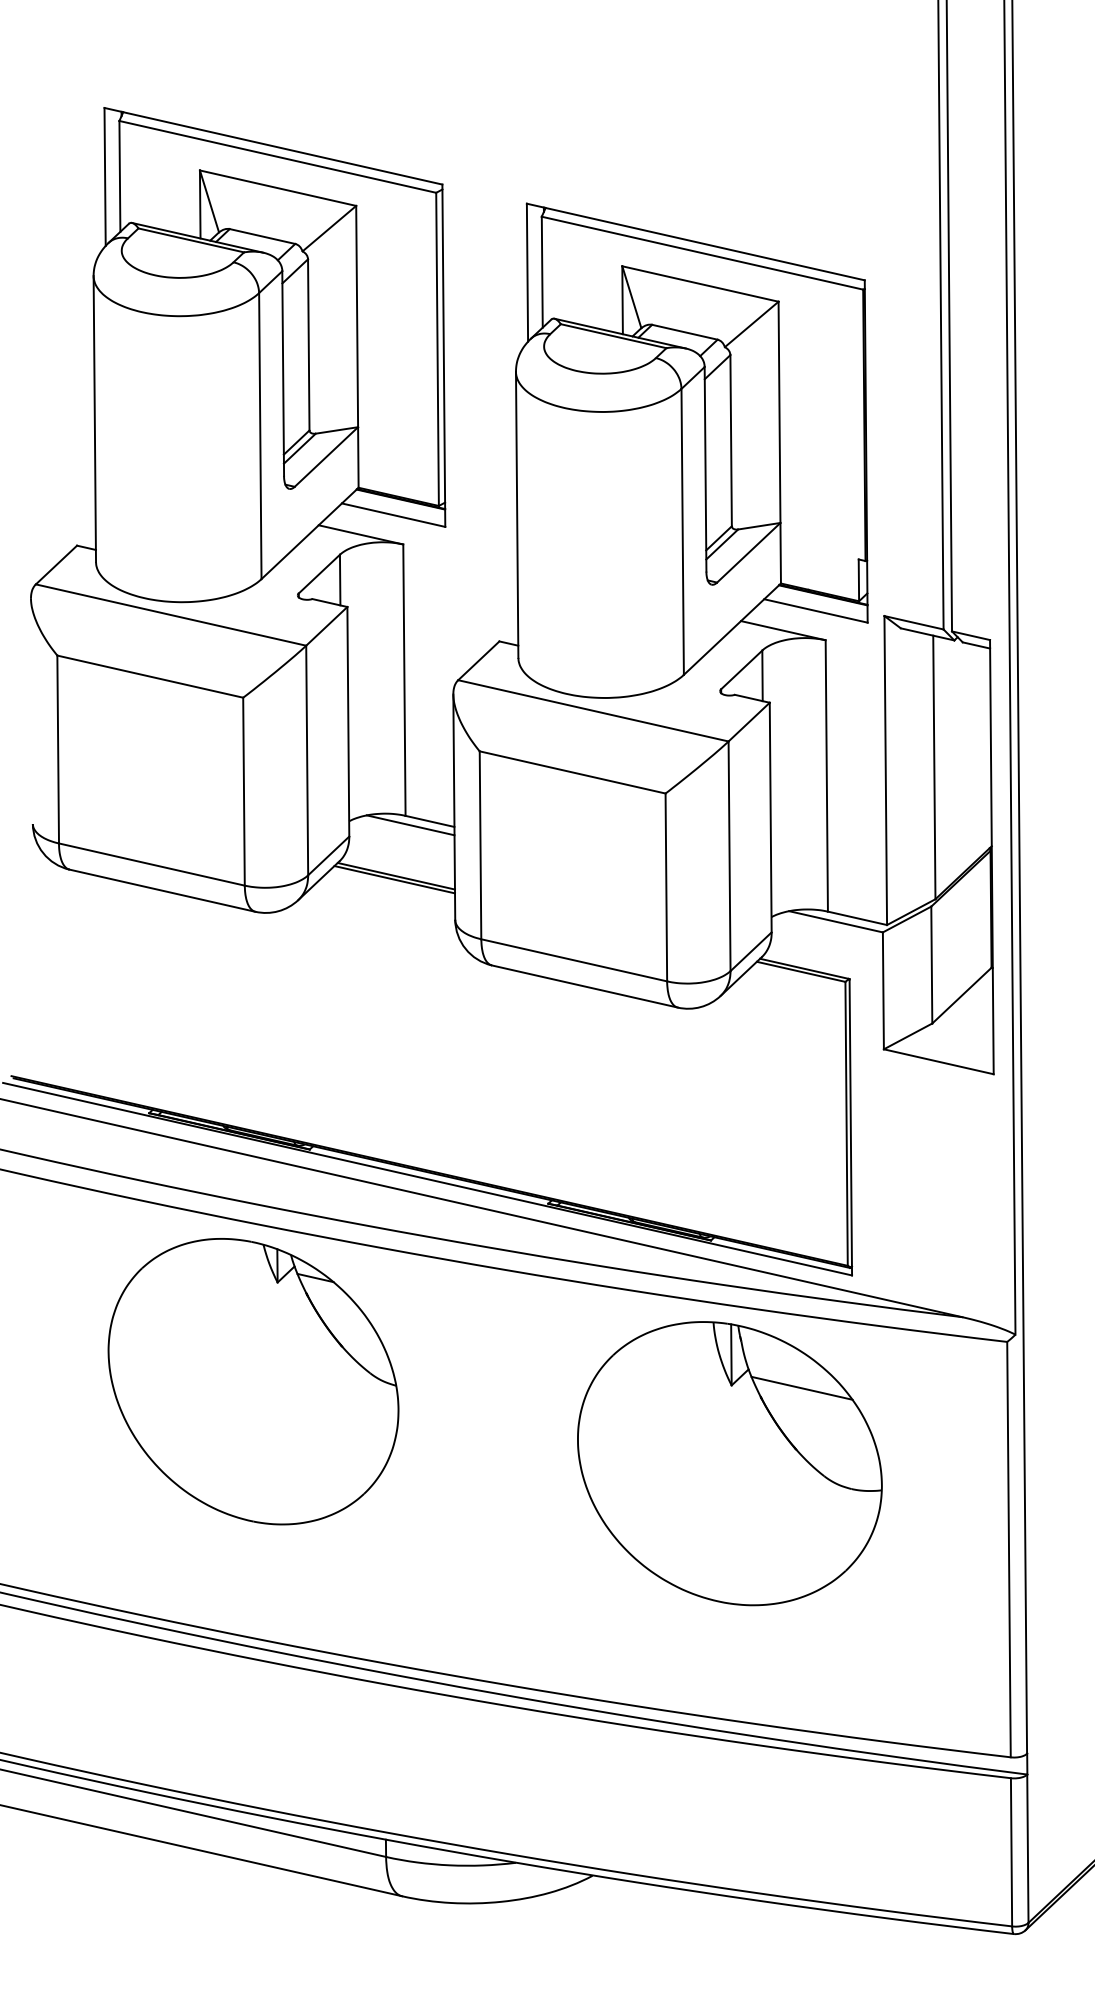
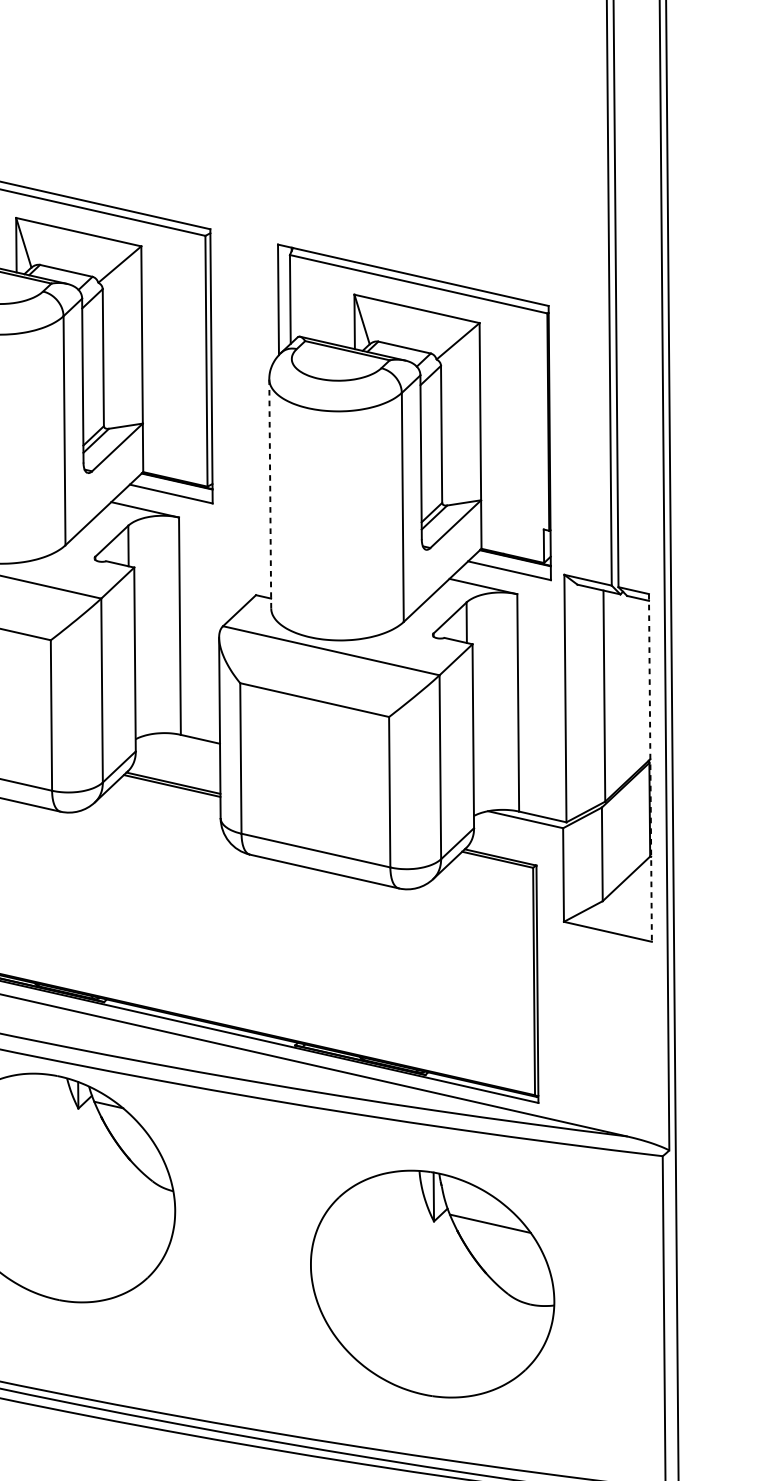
line: (517, 515) -> (270, 494), solid -> dashed
line: (410, 825) -> (184, 742), removed
line: (991, 857) -> (650, 768), solid -> dashed
part: (729, 1463) -> (432, 1284), moved

